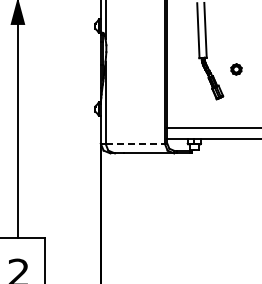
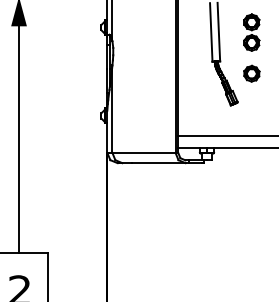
part: (236, 30) -> (251, 32), added
part: (236, 69) -> (251, 73), size x1.43
line: (135, 143) -> (144, 152), dashed -> solid

